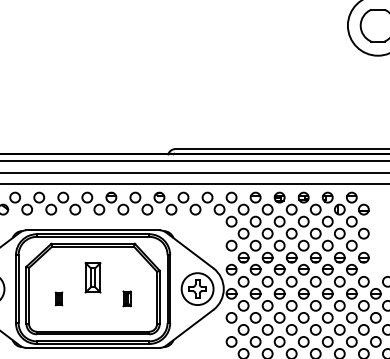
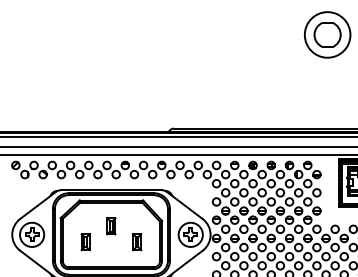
part: (93, 278) -> (111, 226), size x0.71
part: (58, 299) -> (85, 242), size x1.67
part: (127, 299) -> (137, 242), size x1.43

